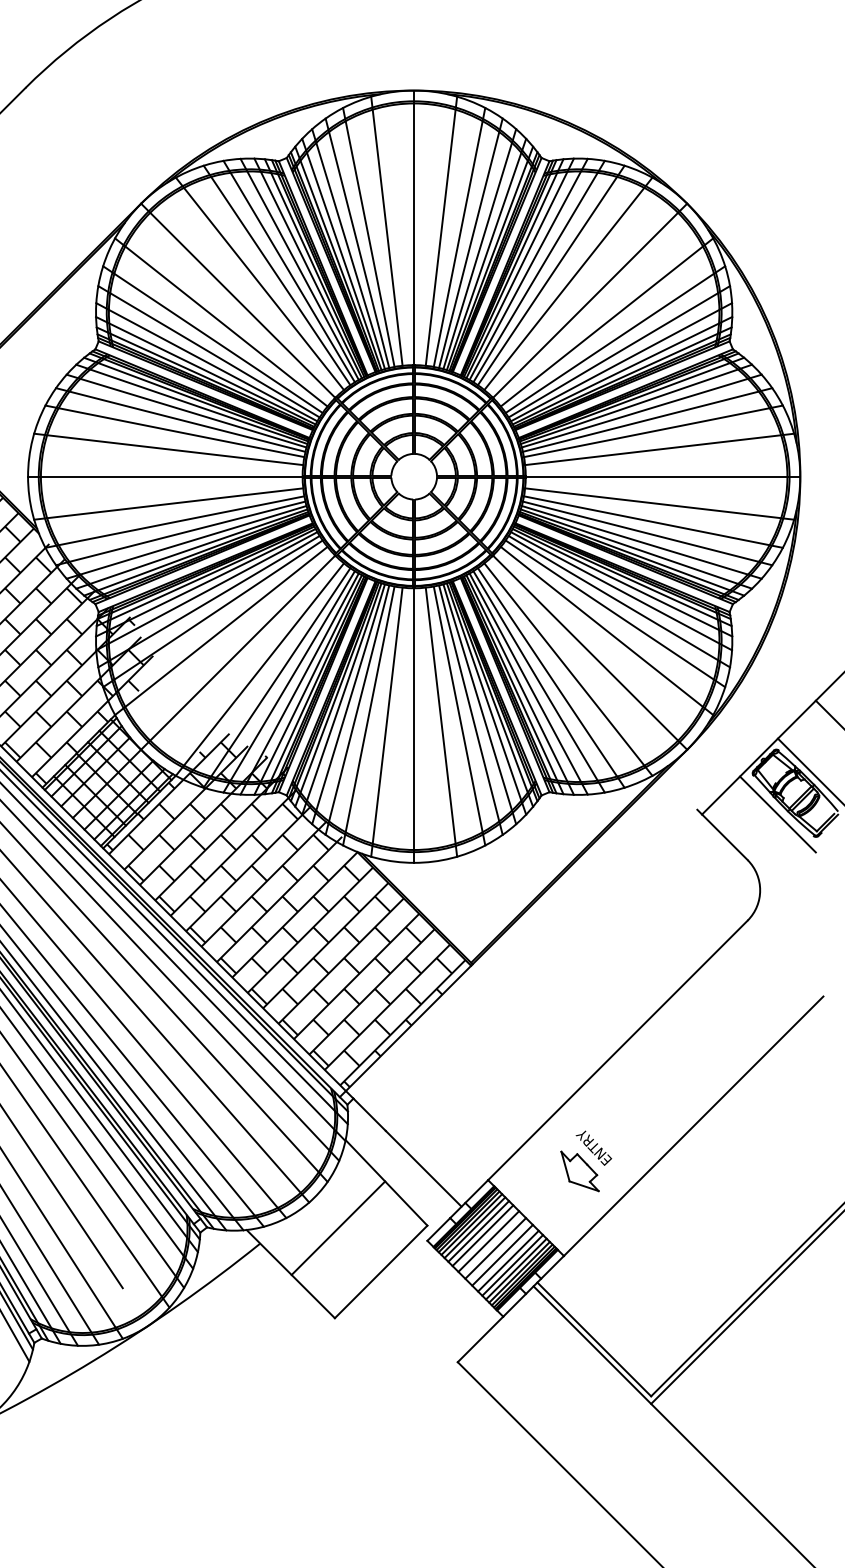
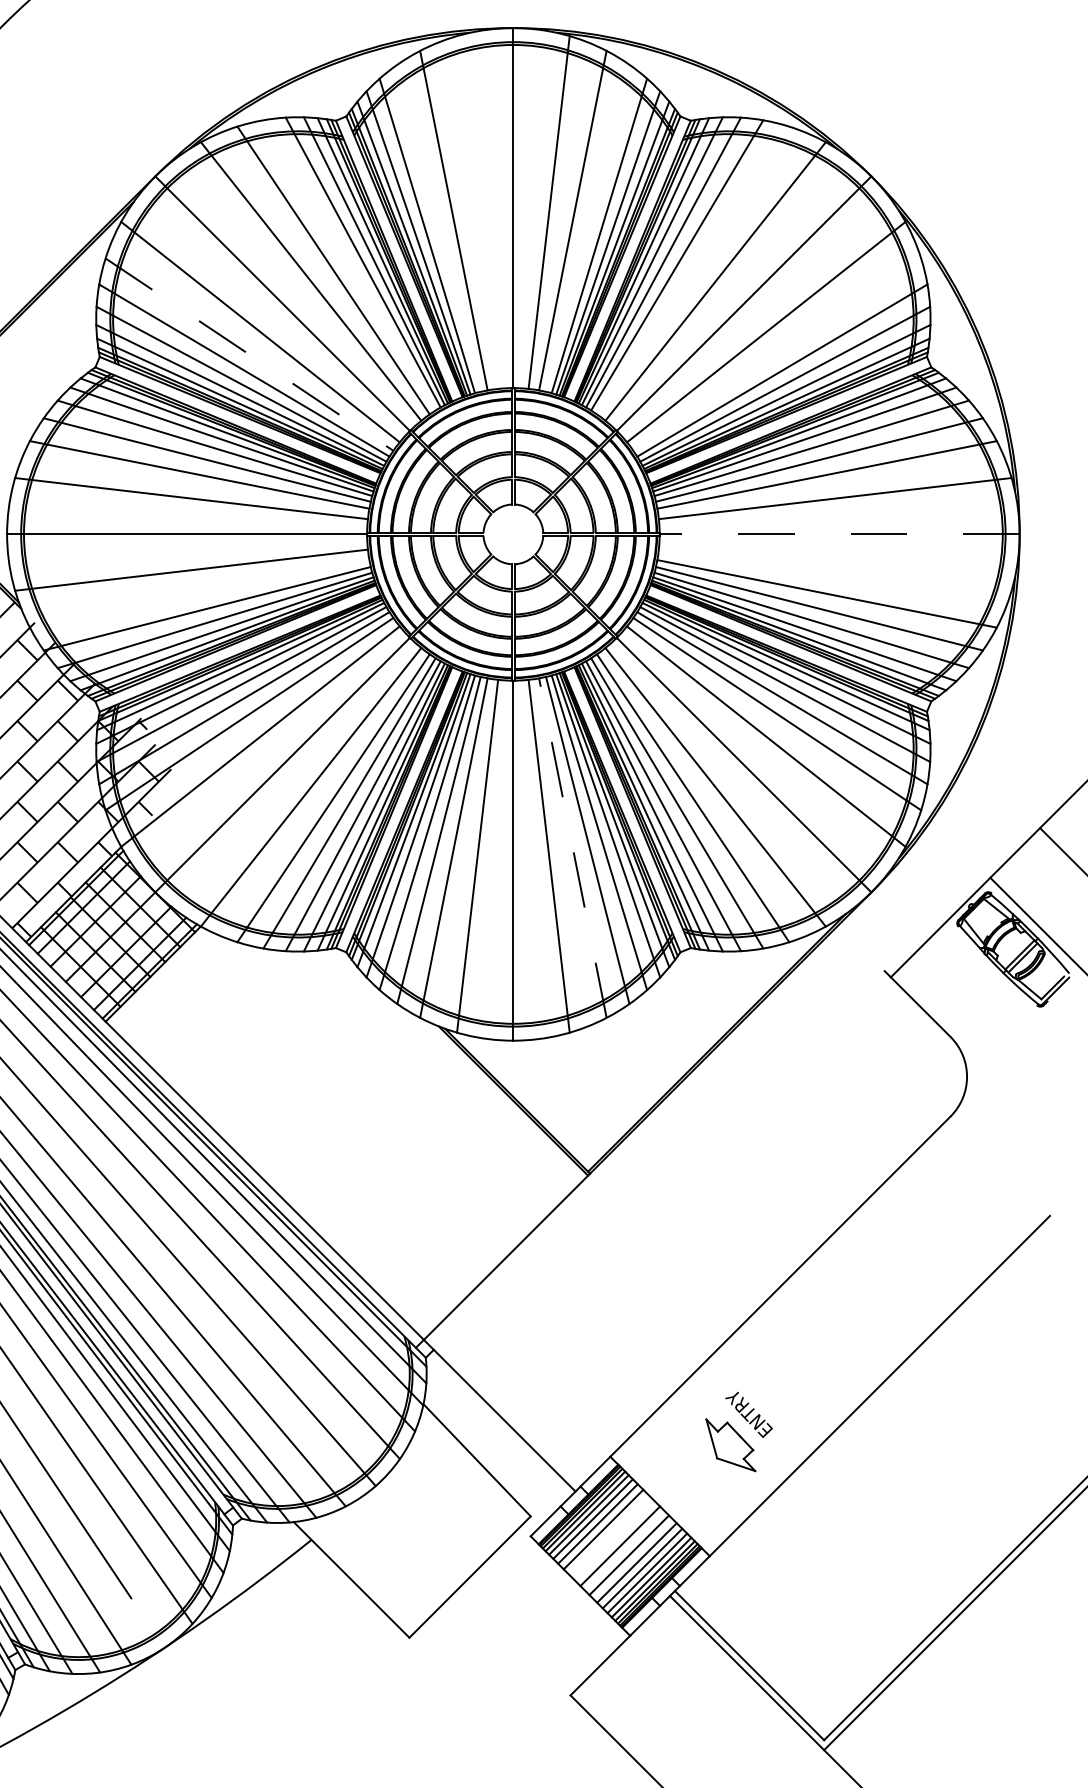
line: (386, 230) -> (477, 211), removed
line: (357, 243) -> (439, 228), removed
line: (470, 243) -> (587, 228), removed
line: (288, 271) -> (348, 265), removed
line: (550, 275) -> (692, 270), removed
line: (213, 339) -> (250, 354), solid -> dashed
line: (615, 339) -> (777, 354), removed
line: (662, 476) -> (838, 534), solid -> dashed
line: (659, 503) -> (835, 569), removed
line: (174, 521) -> (199, 593), removed
line: (459, 716) -> (572, 848), solid -> dashed
line: (777, 814) -> (989, 977), removed
hatch: (286, 910) -> (345, 1103), removed
line: (338, 1227) -> (414, 1518), removed
line: (488, 1241) -> (610, 1537), removed

